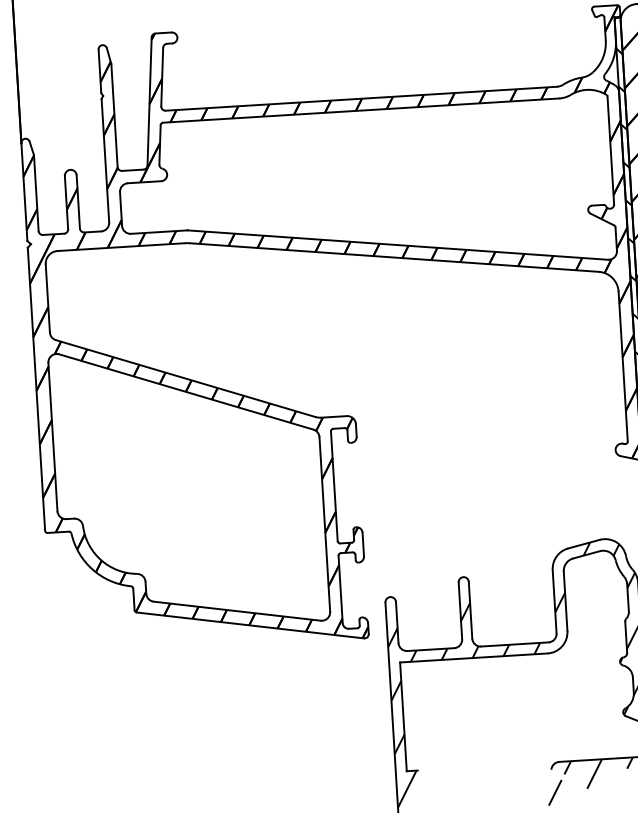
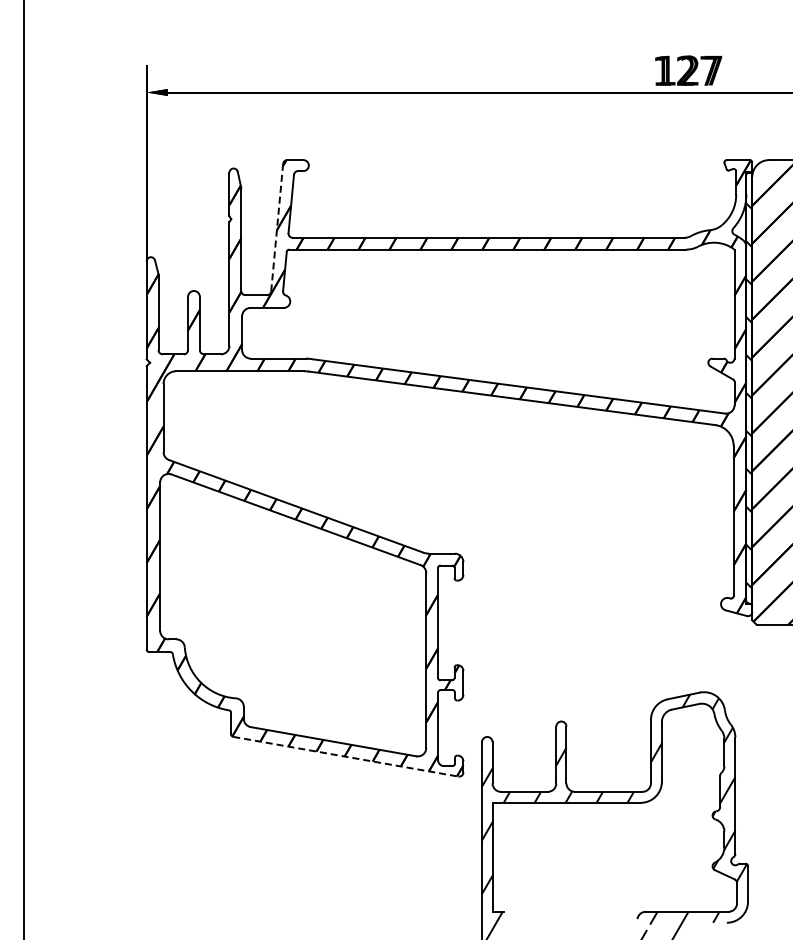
line: (149, 102) -> (277, 228), solid -> dashed
line: (251, 625) -> (346, 756), solid -> dashed

